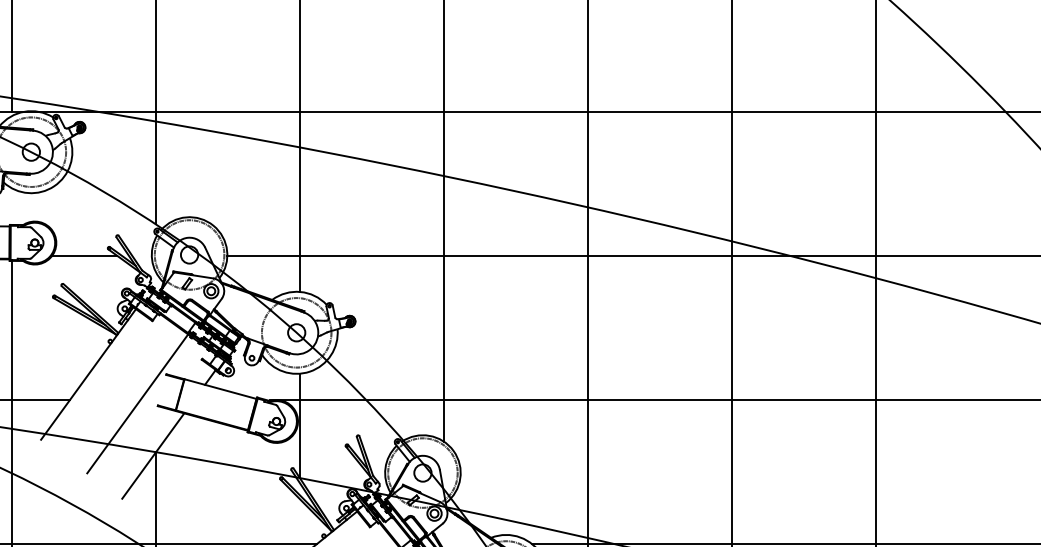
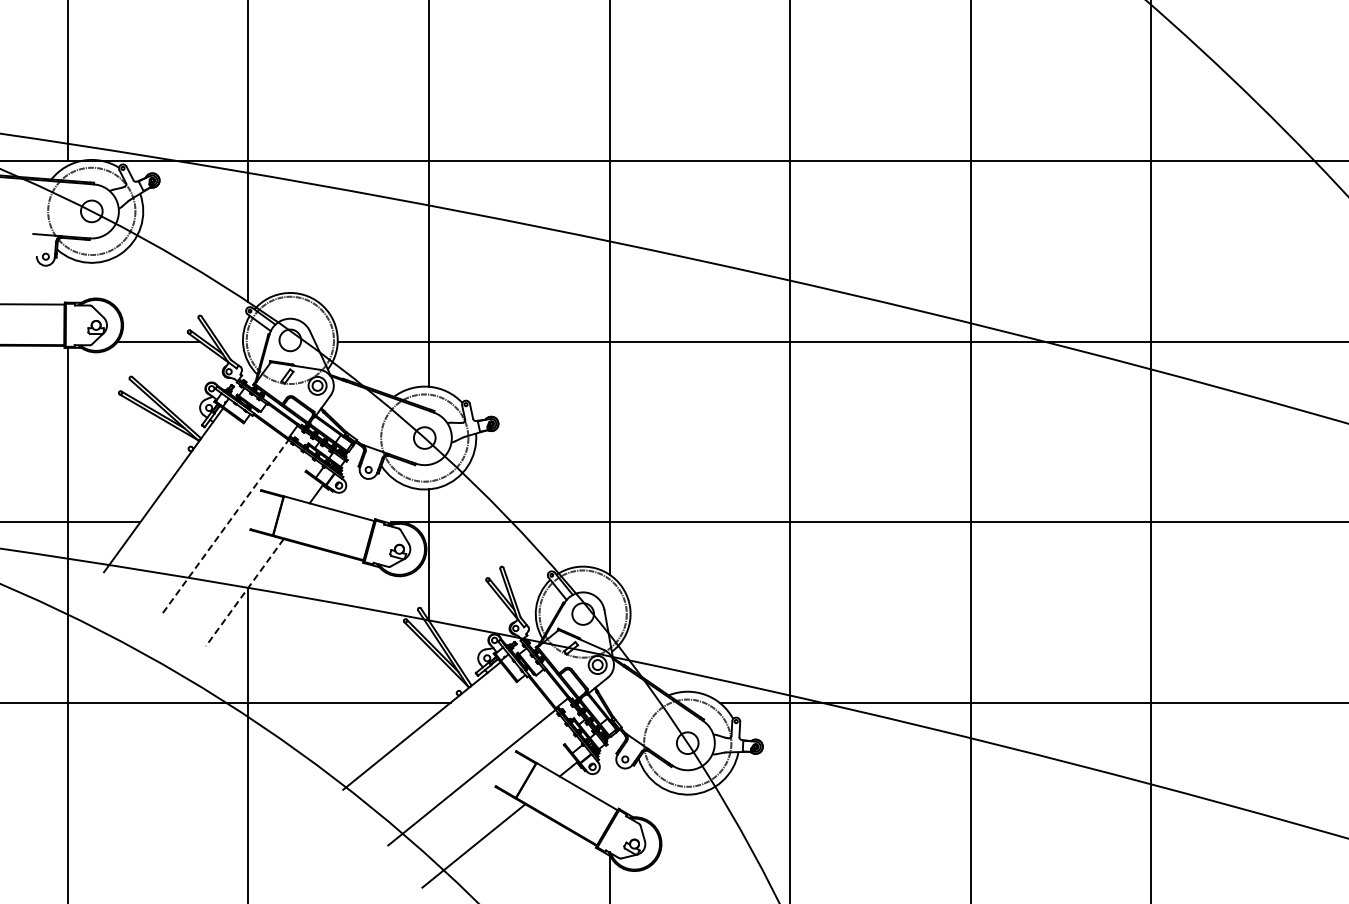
line: (137, 403) -> (225, 526), solid -> dashed
line: (153, 456) -> (244, 593), solid -> dashed

